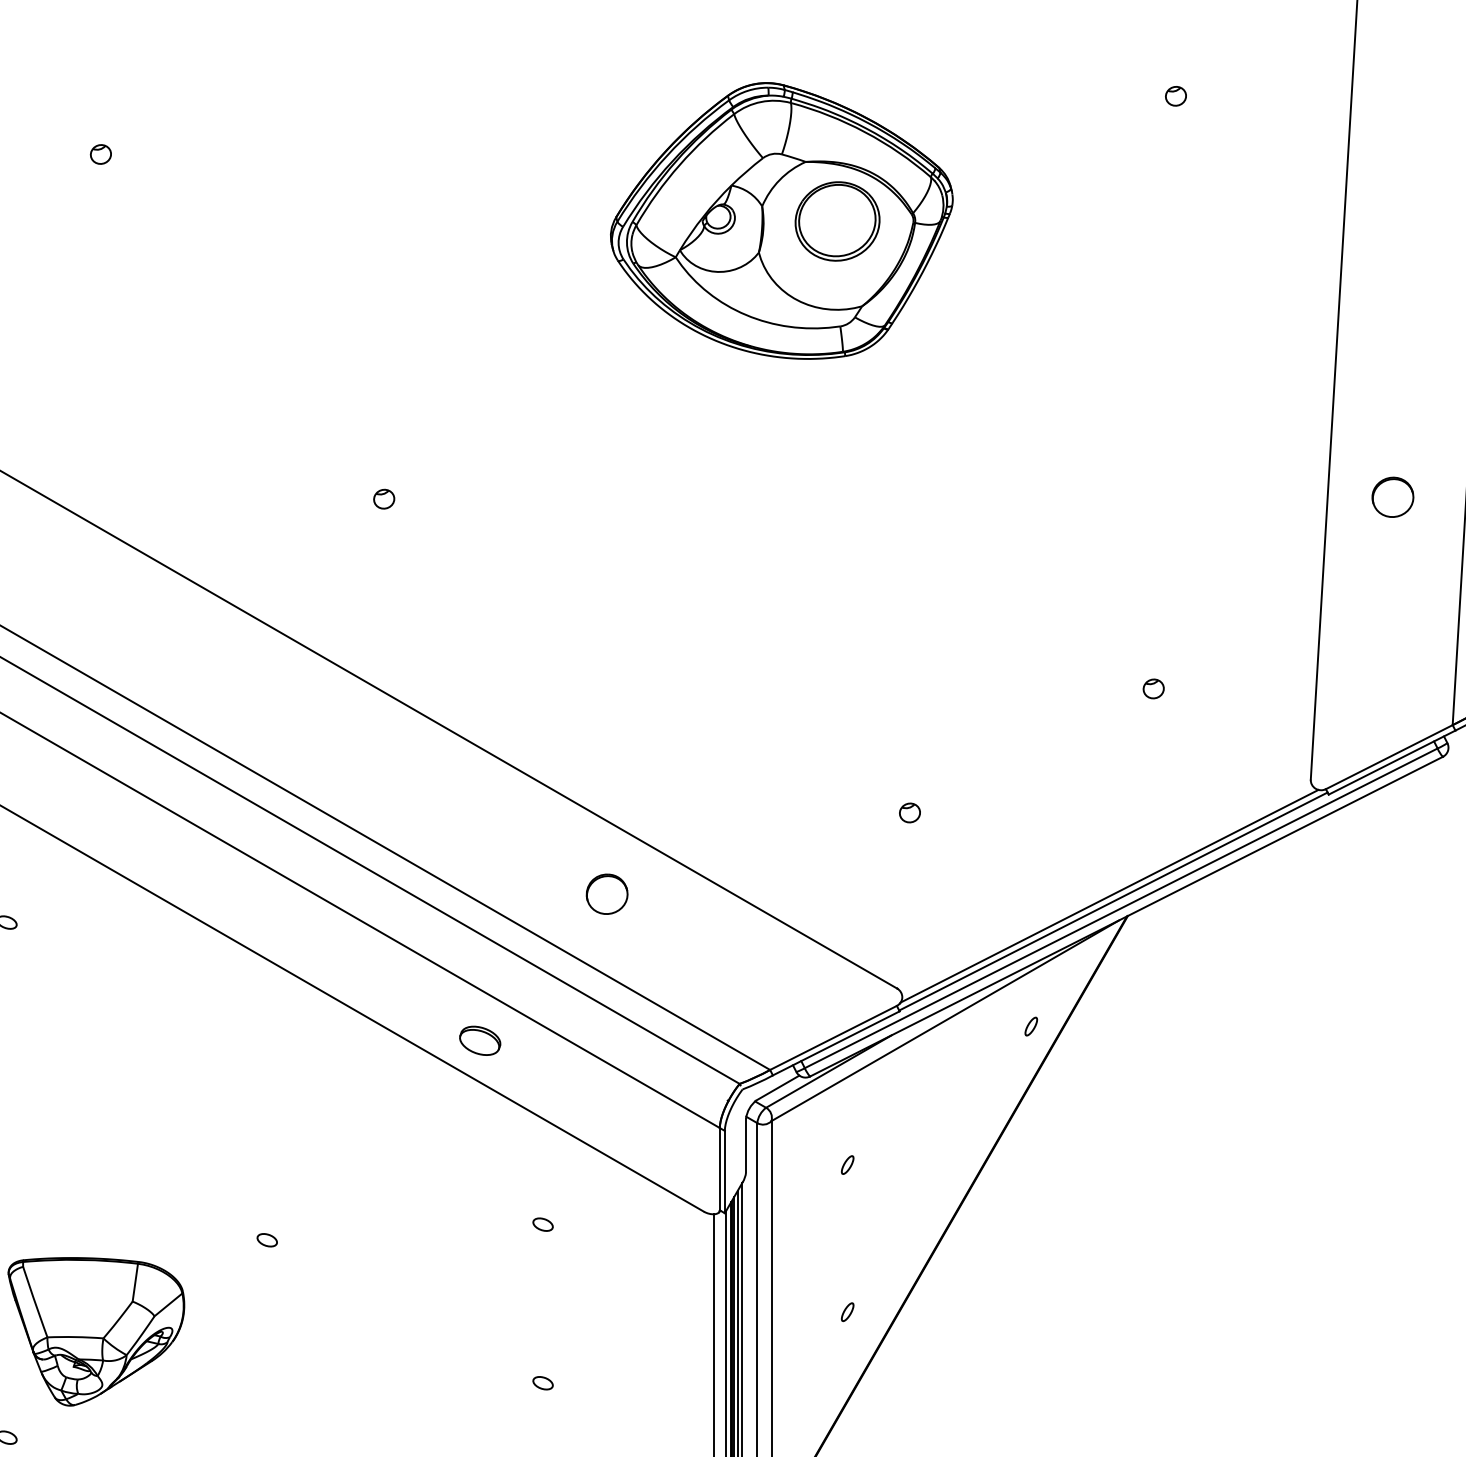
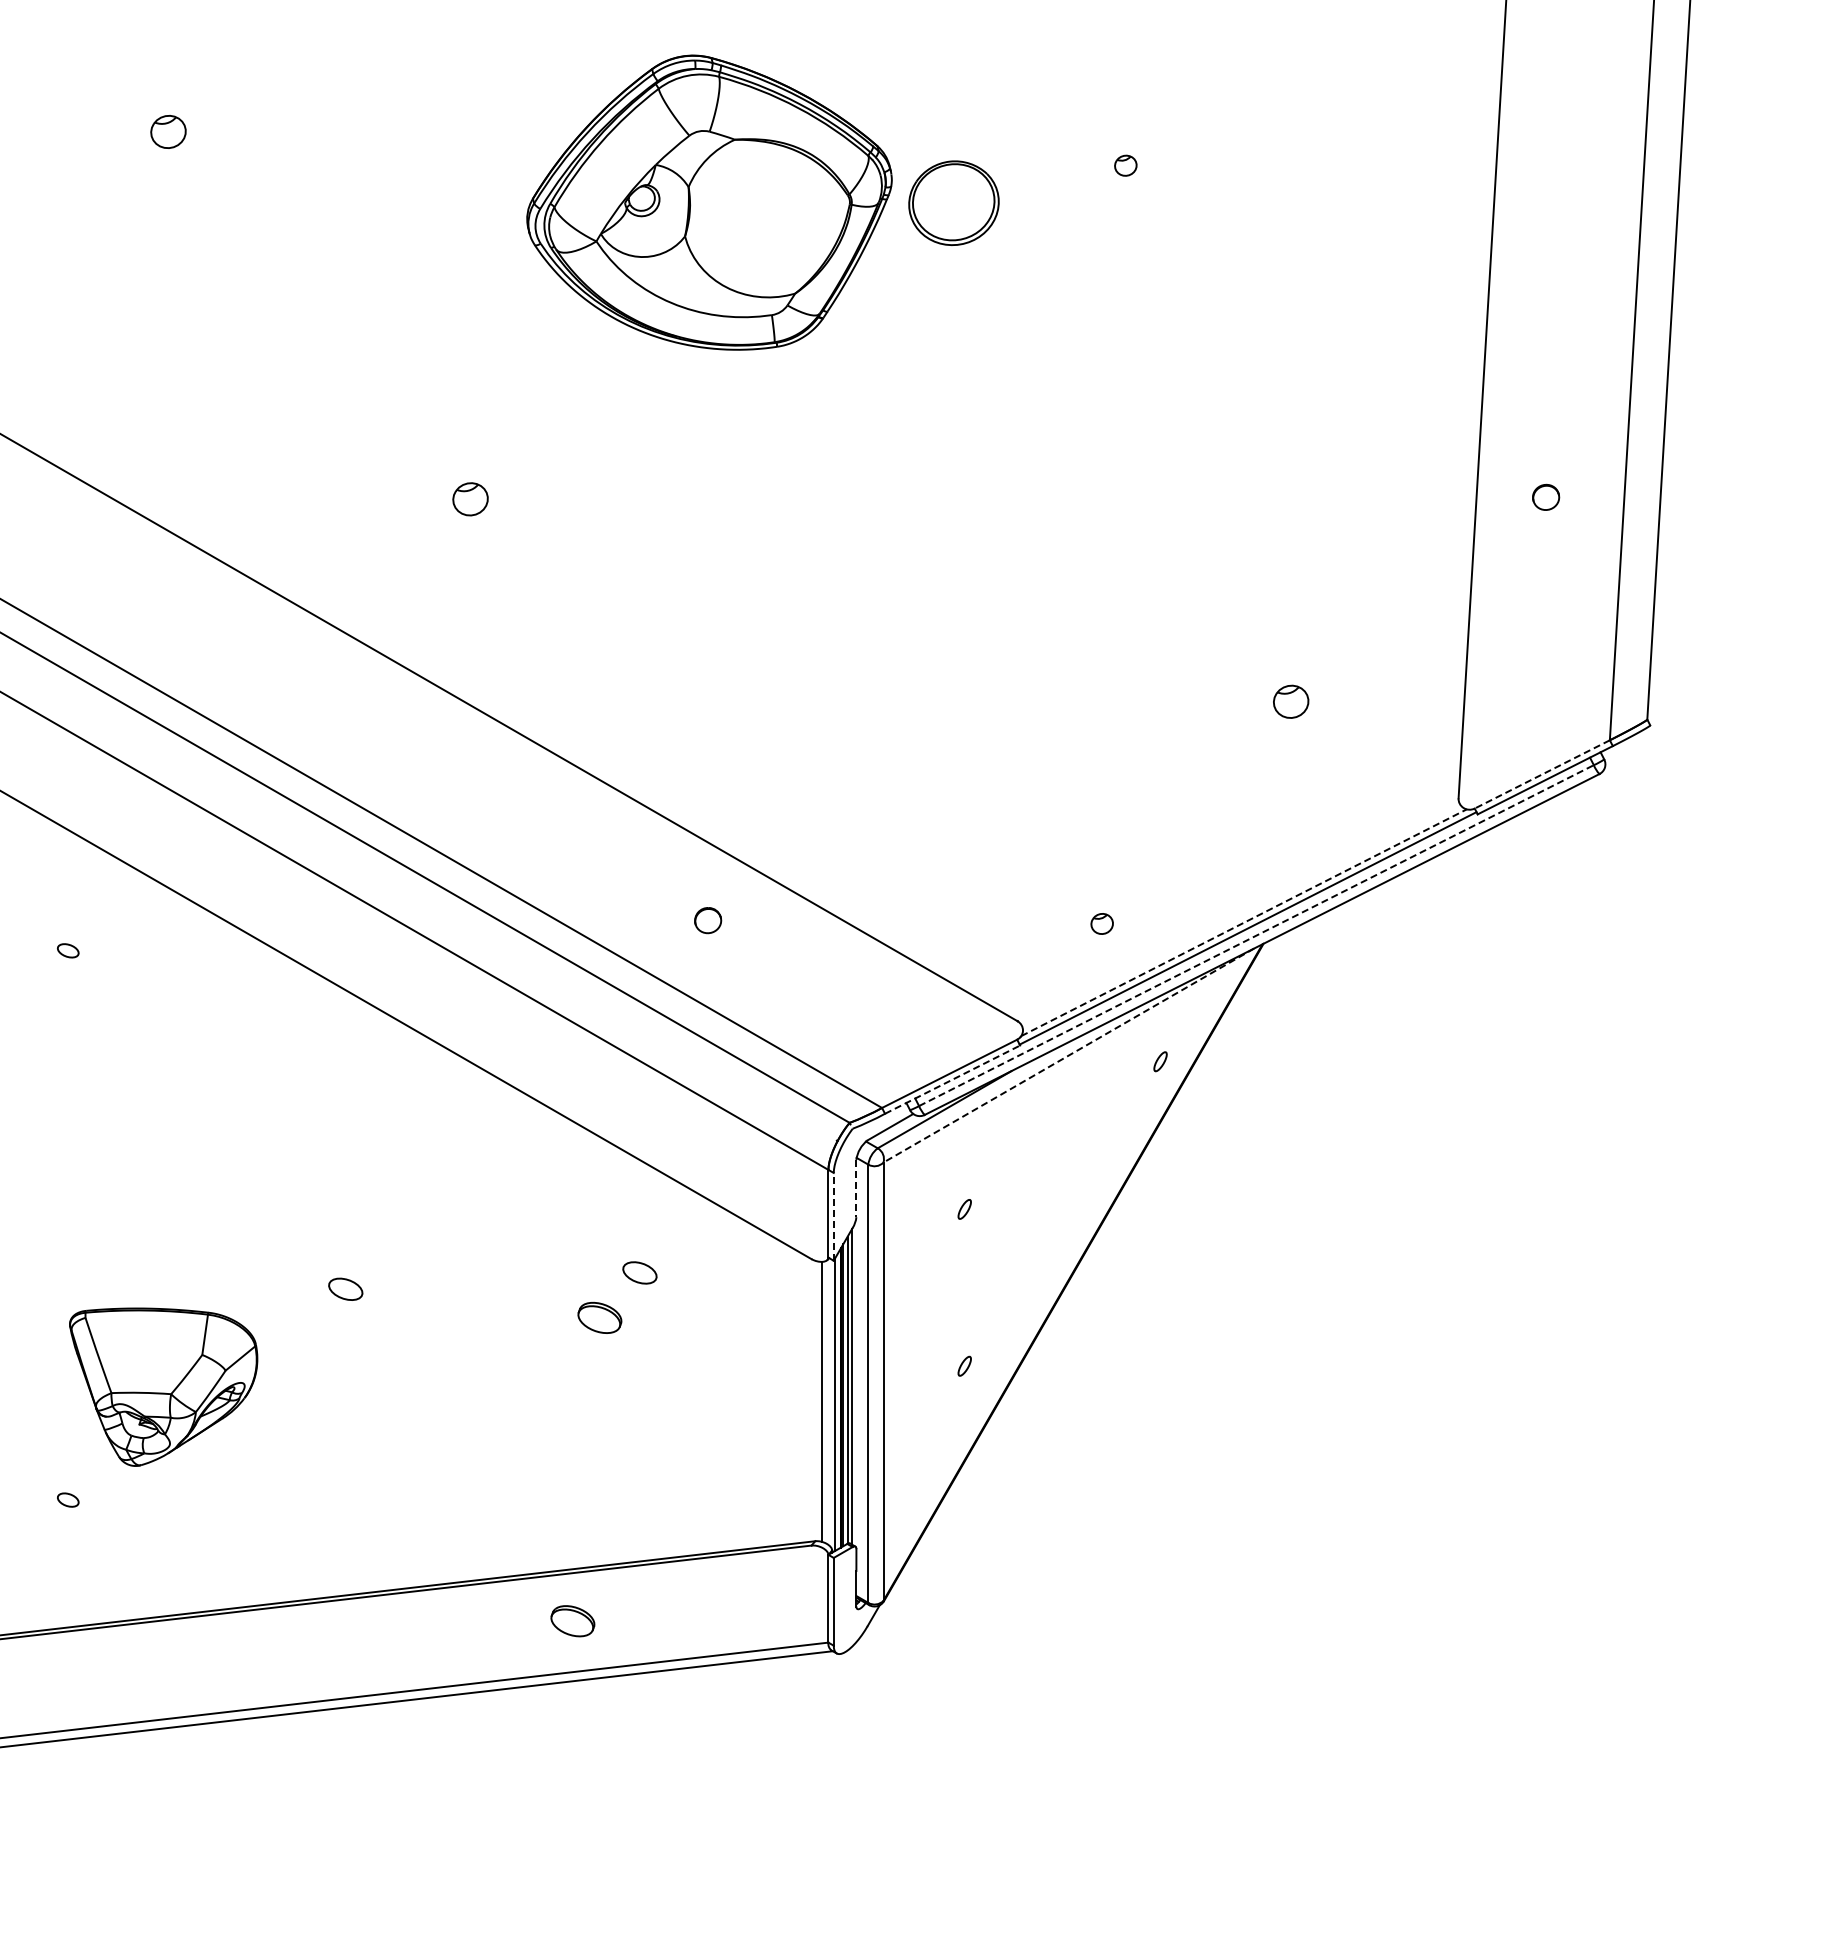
part: (1175, 96) -> (1125, 165), moved
part: (100, 154) -> (168, 131), size x1.6
part: (781, 220) -> (709, 202), moved
part: (1392, 497) -> (1545, 497), size x0.6
part: (384, 499) -> (470, 499), size x1.6
part: (1153, 688) -> (1290, 701), size x1.6
line: (1389, 757) -> (1542, 774), solid -> dashed
part: (909, 812) -> (1101, 923), moved
part: (606, 894) -> (707, 920), size x0.6
line: (1110, 896) -> (1244, 922), solid -> dashed
line: (1121, 908) -> (1256, 935), solid -> dashed
line: (944, 1020) -> (1068, 1055), solid -> dashed
part: (479, 1040) -> (599, 1317), moved
line: (836, 1043) -> (952, 1079), solid -> dashed
line: (746, 1145) -> (856, 1188), solid -> dashed
line: (724, 1171) -> (833, 1216), solid -> dashed
part: (542, 1224) -> (639, 1272), size x1.6
part: (266, 1240) -> (345, 1289), size x1.6
part: (542, 1382) -> (639, 1441), removed

